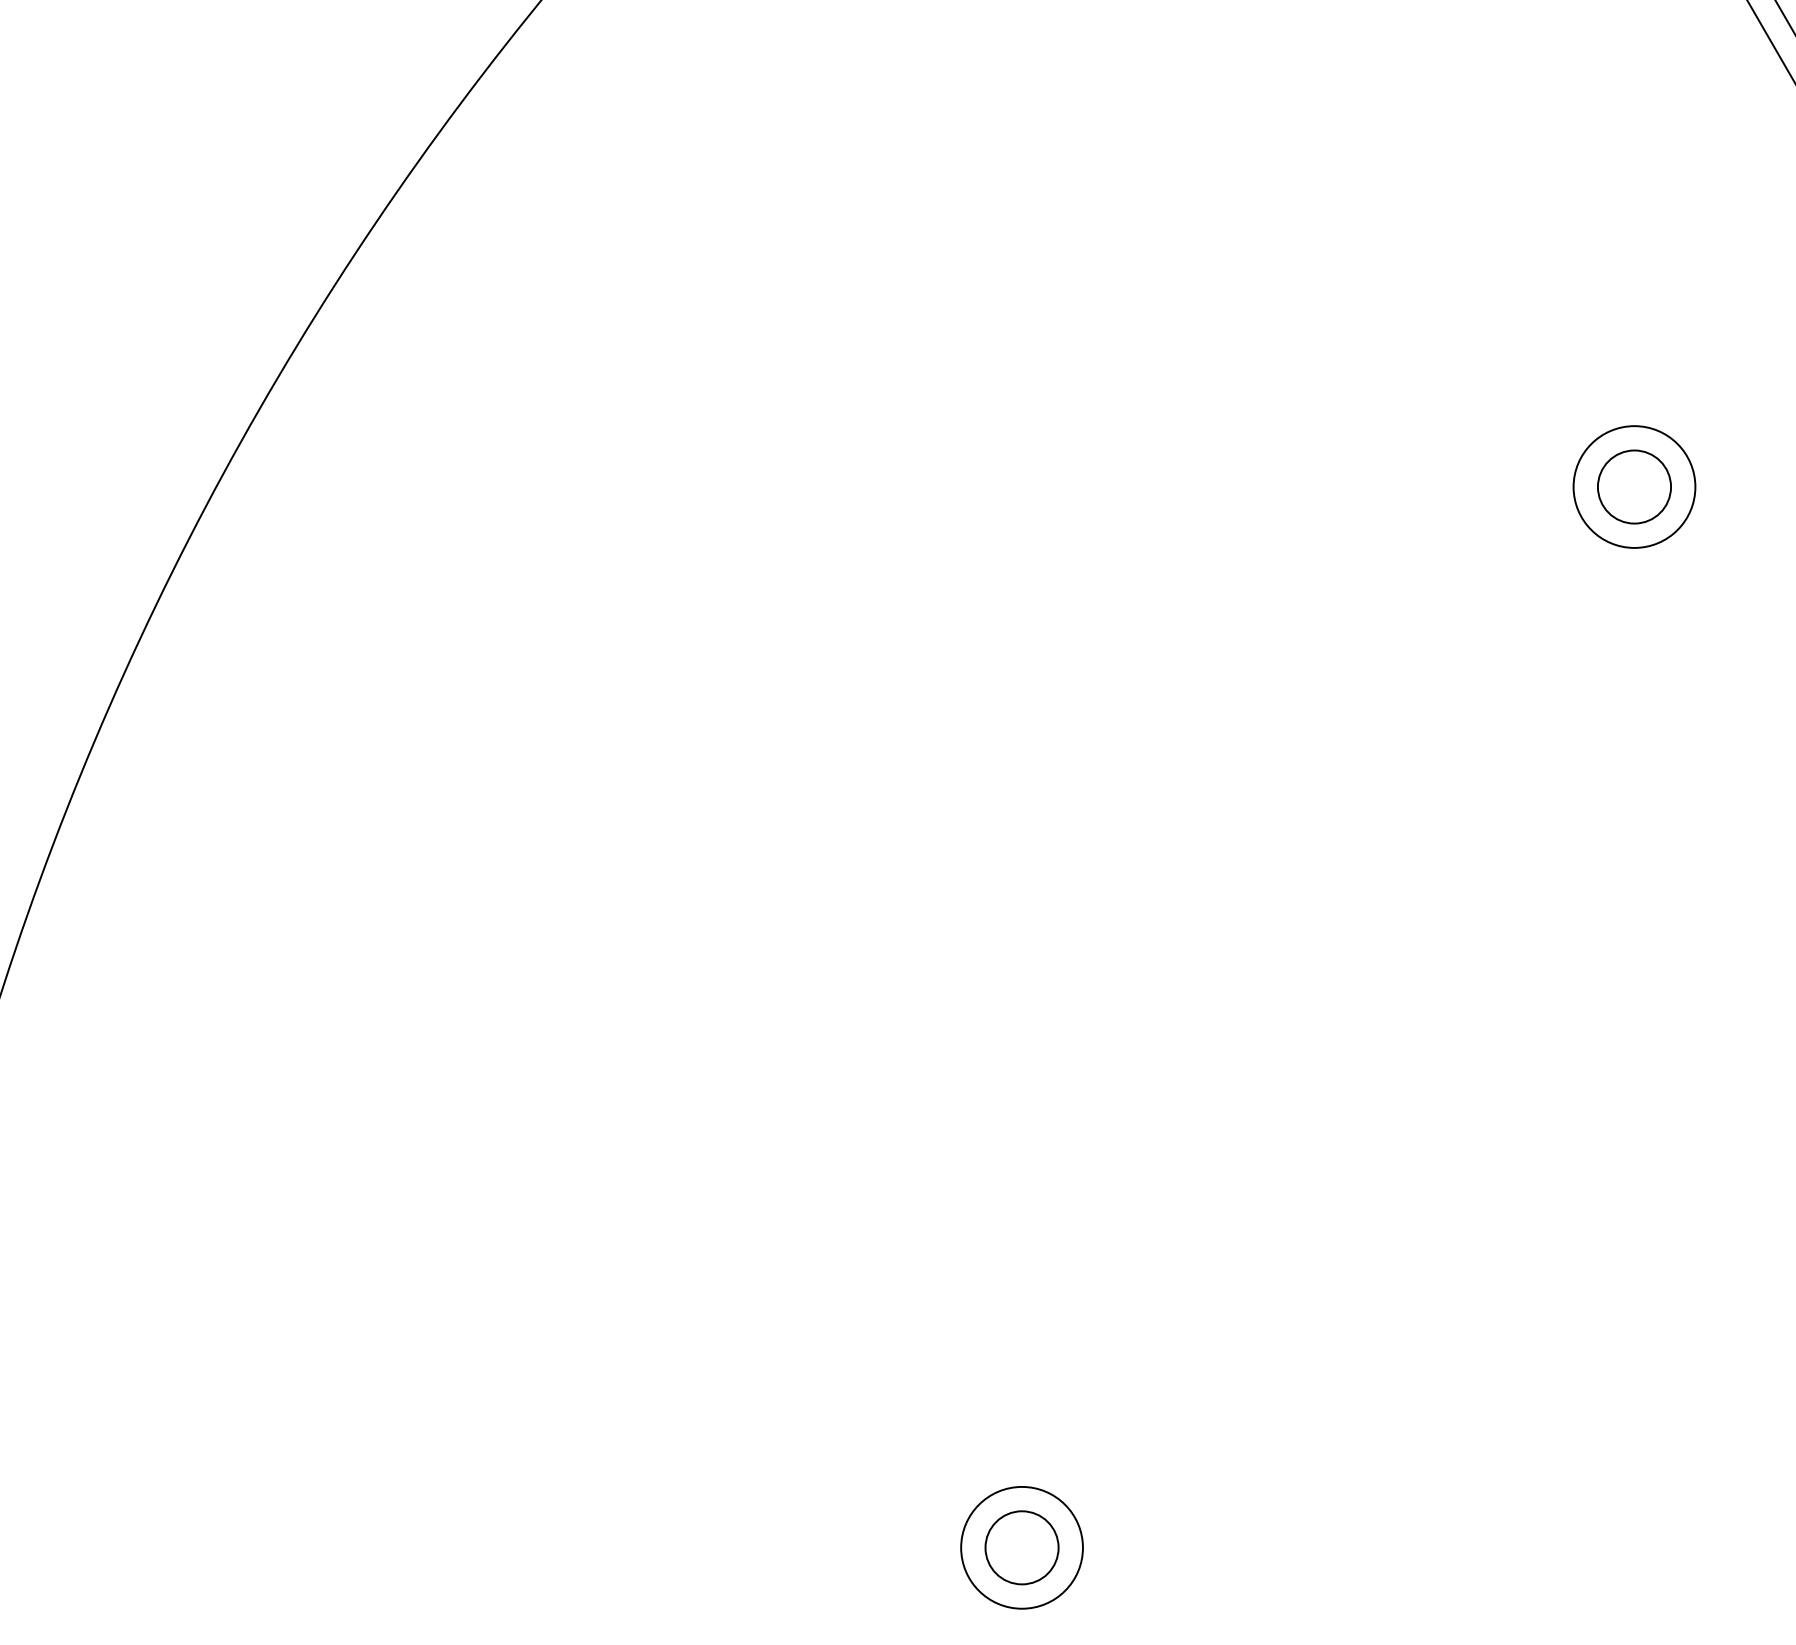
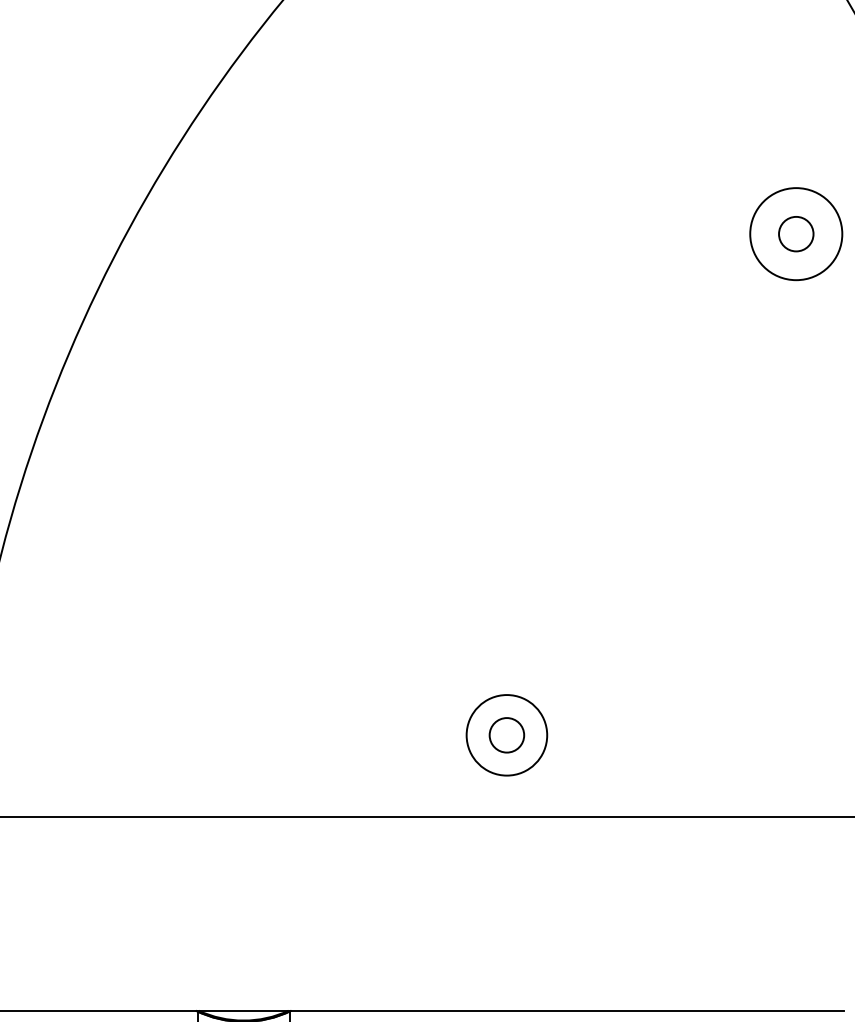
circle: (1634, 485) -> (796, 233), size x1.6
circle: (1021, 1548) -> (506, 735), size x1.4

